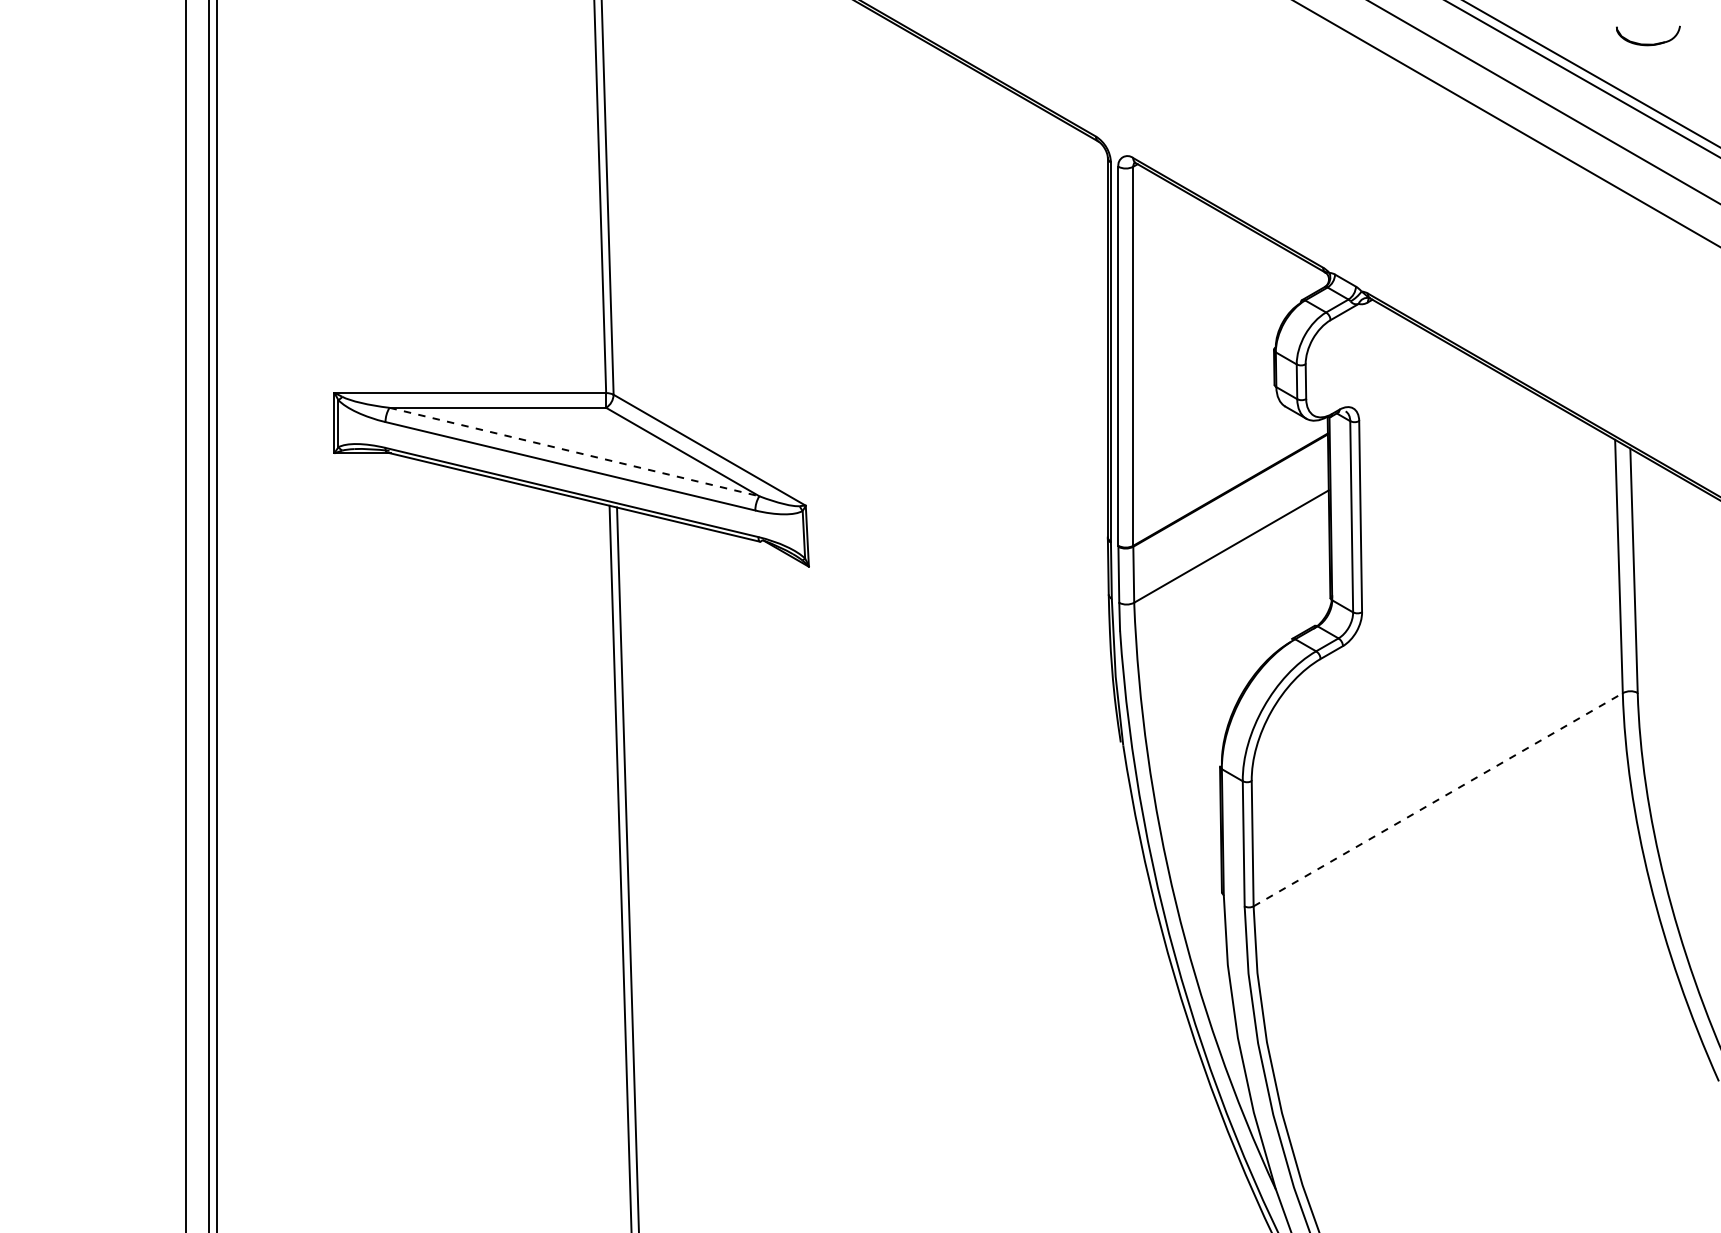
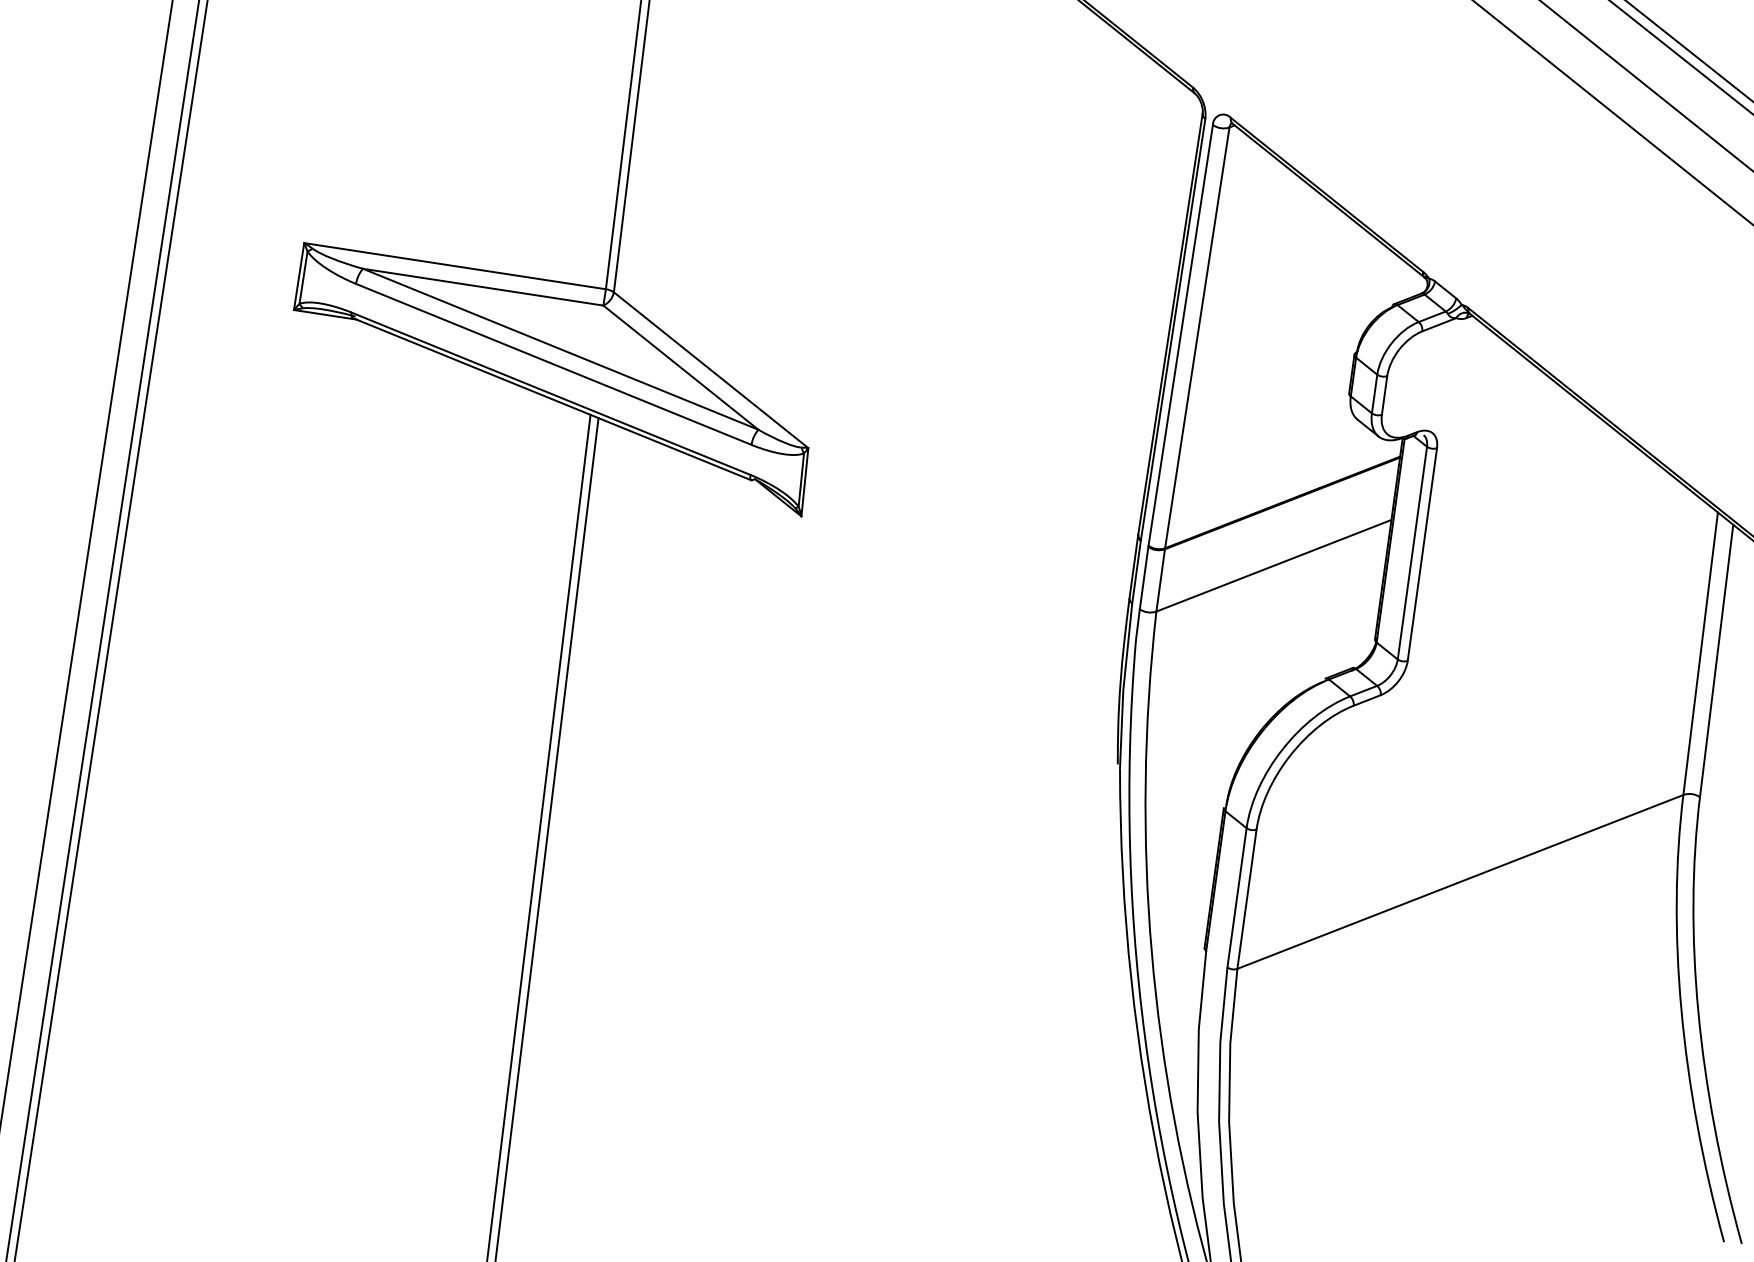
line: (574, 452) -> (560, 349), dashed -> solid
line: (1438, 799) -> (1460, 881), dashed -> solid

